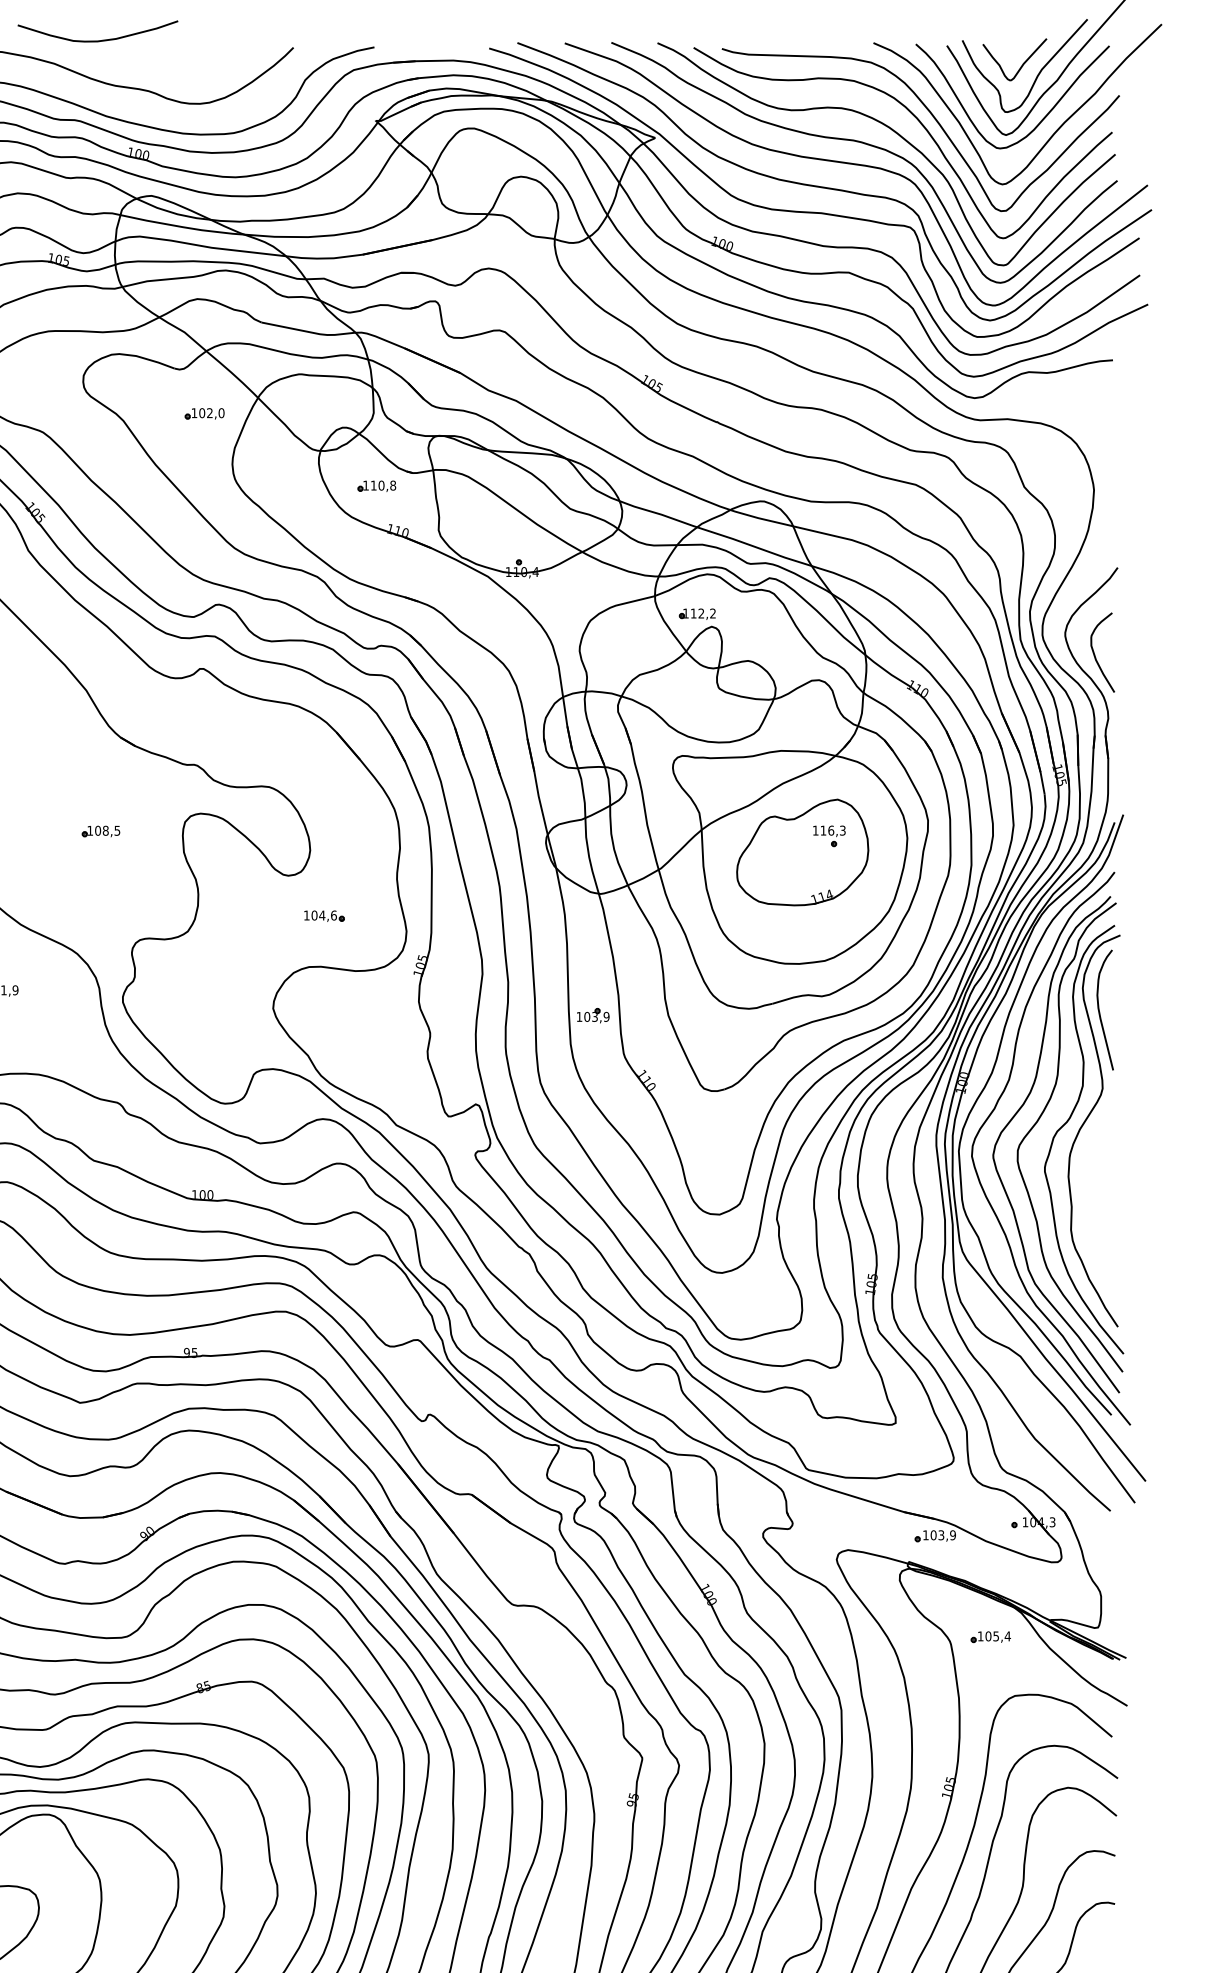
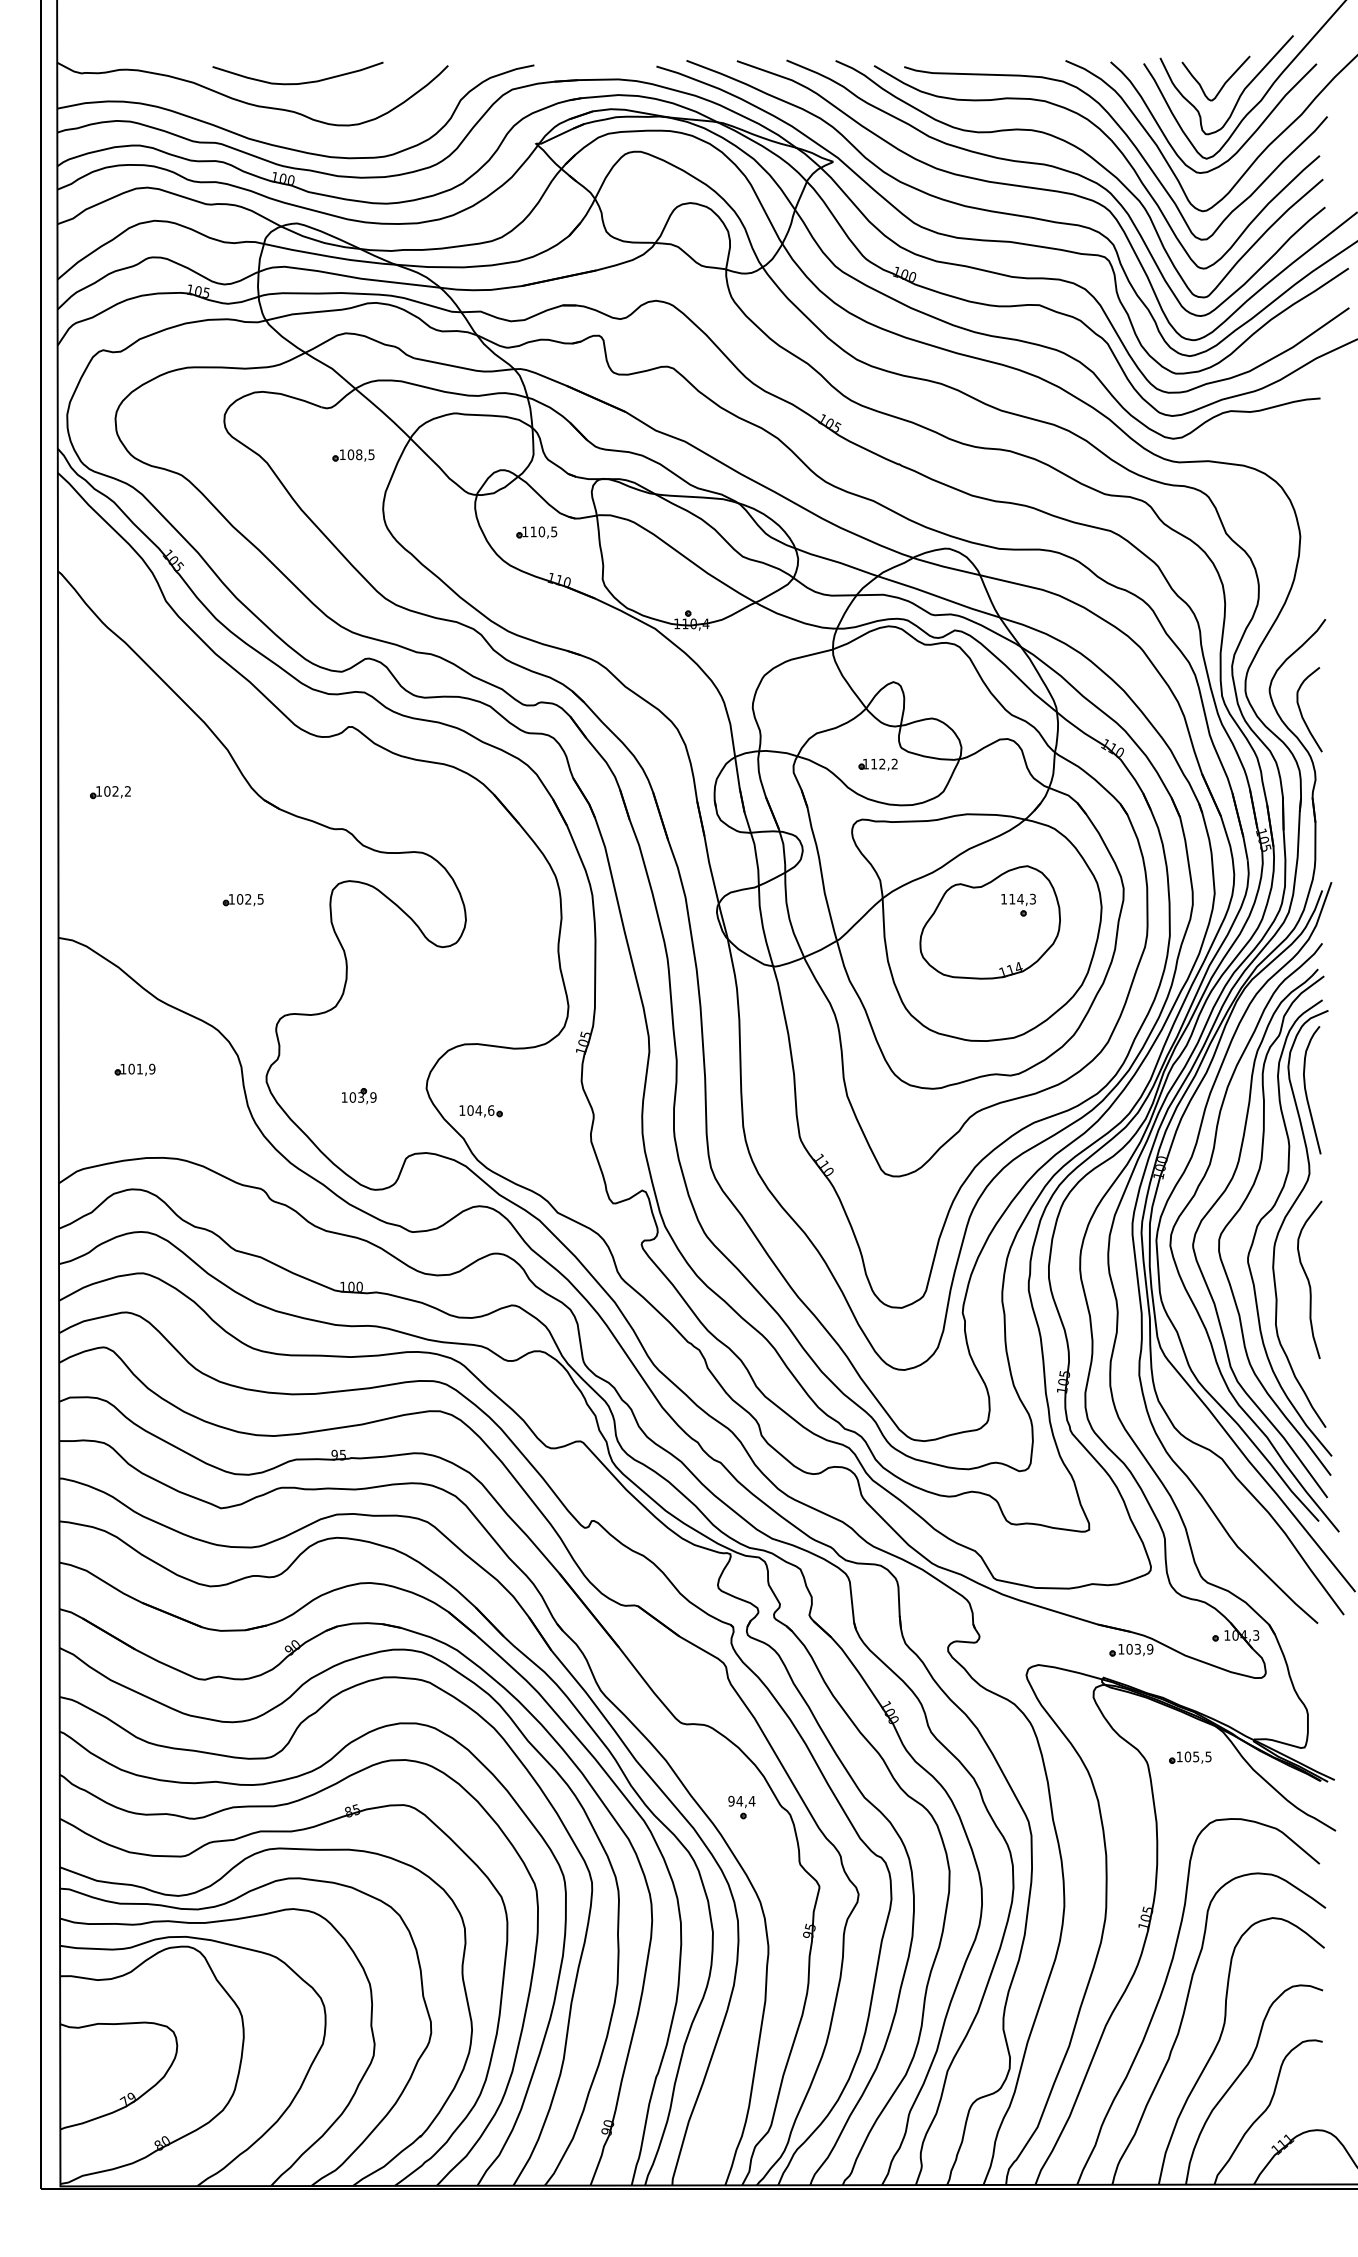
curve: (99, 39) -> (299, 82), moved
text: (215, 412) -> (365, 454), 102,0 -> 108,5
text: (393, 485) -> (554, 531), 110,8 -> 110,5
part: (696, 613) -> (877, 764), moved
text: (105, 830) -> (248, 899), 108,5 -> 102,5
text: (831, 830) -> (1020, 898), 116,3 -> 114,3
part: (323, 916) -> (480, 1111), moved
part: (593, 1016) -> (359, 1096), moved
curve: (1101, 1187) -> (1308, 1279), added
text: (1007, 1636) -> (1208, 1756), 105,4 -> 105,5
part: (569, 1683) -> (741, 1807), added

